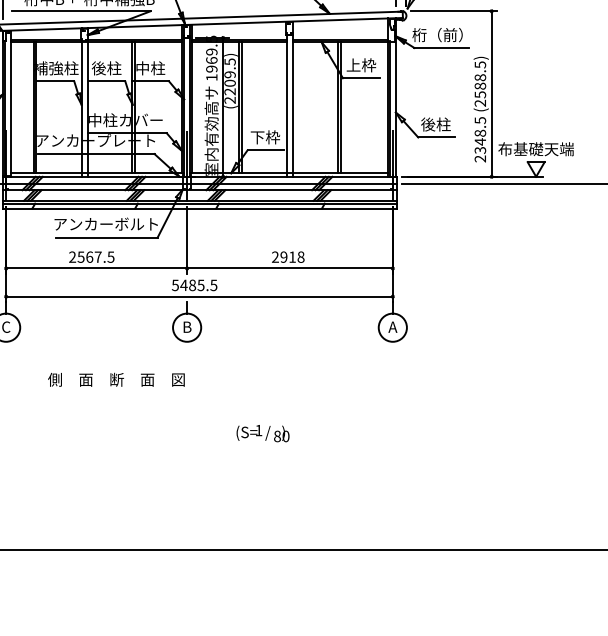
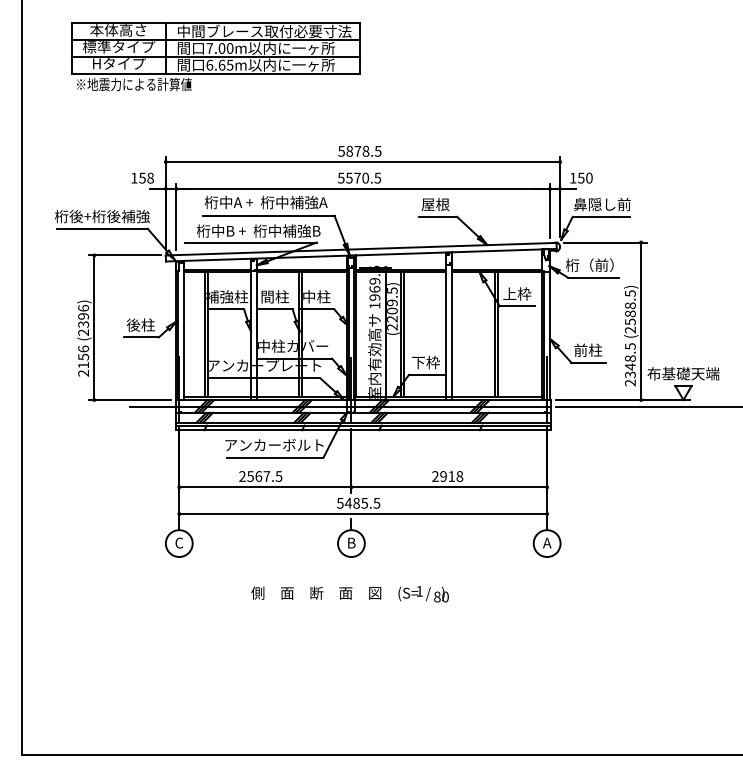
text: (98, 67) -> (267, 296), 後柱 -> 間柱
text: (427, 123) -> (580, 349), 後柱 -> 前柱
text: (116, 379) -> (316, 592), moved
text: (262, 433) -> (423, 594), moved

